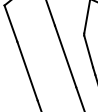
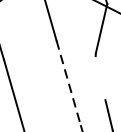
line: (88, 51) -> (100, 78), removed
line: (65, 56) -> (68, 83), solid -> dashed

